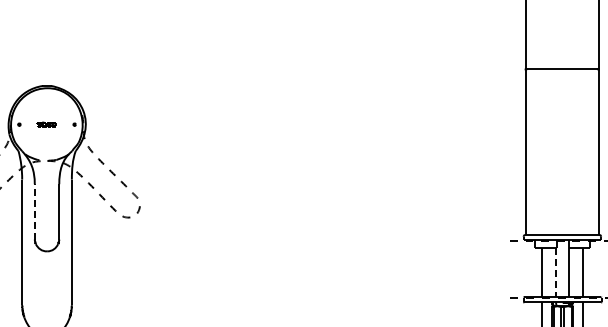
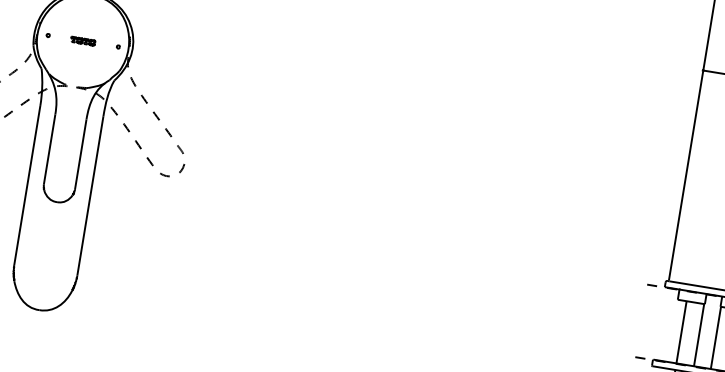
line: (34, 211) -> (49, 148), dashed -> solid
line: (556, 273) -> (699, 336), dashed -> solid

